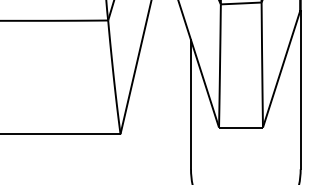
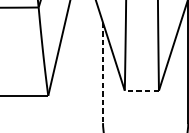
line: (191, 104) -> (103, 72), solid -> dashed
line: (240, 127) -> (141, 90), solid -> dashed

